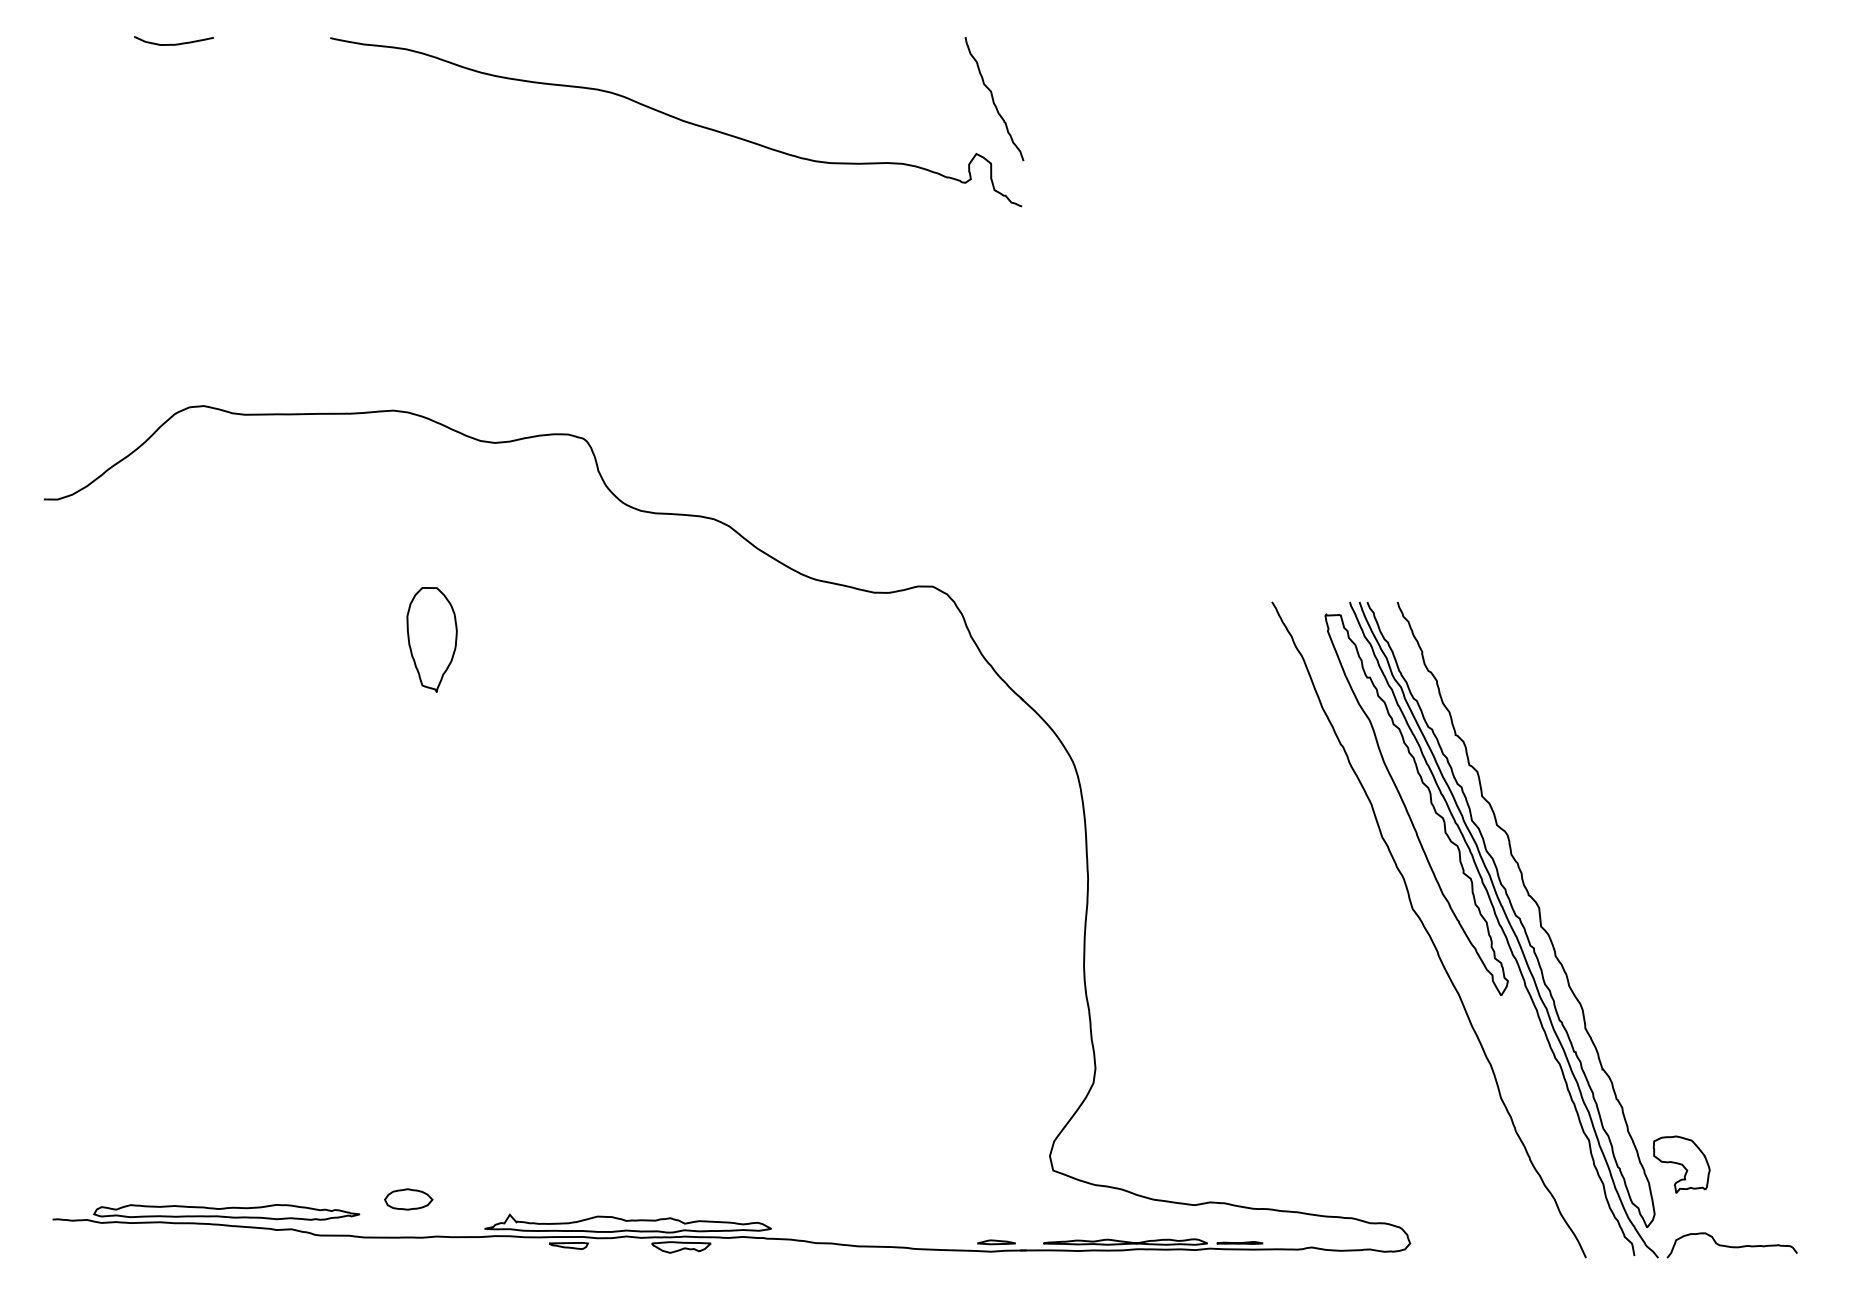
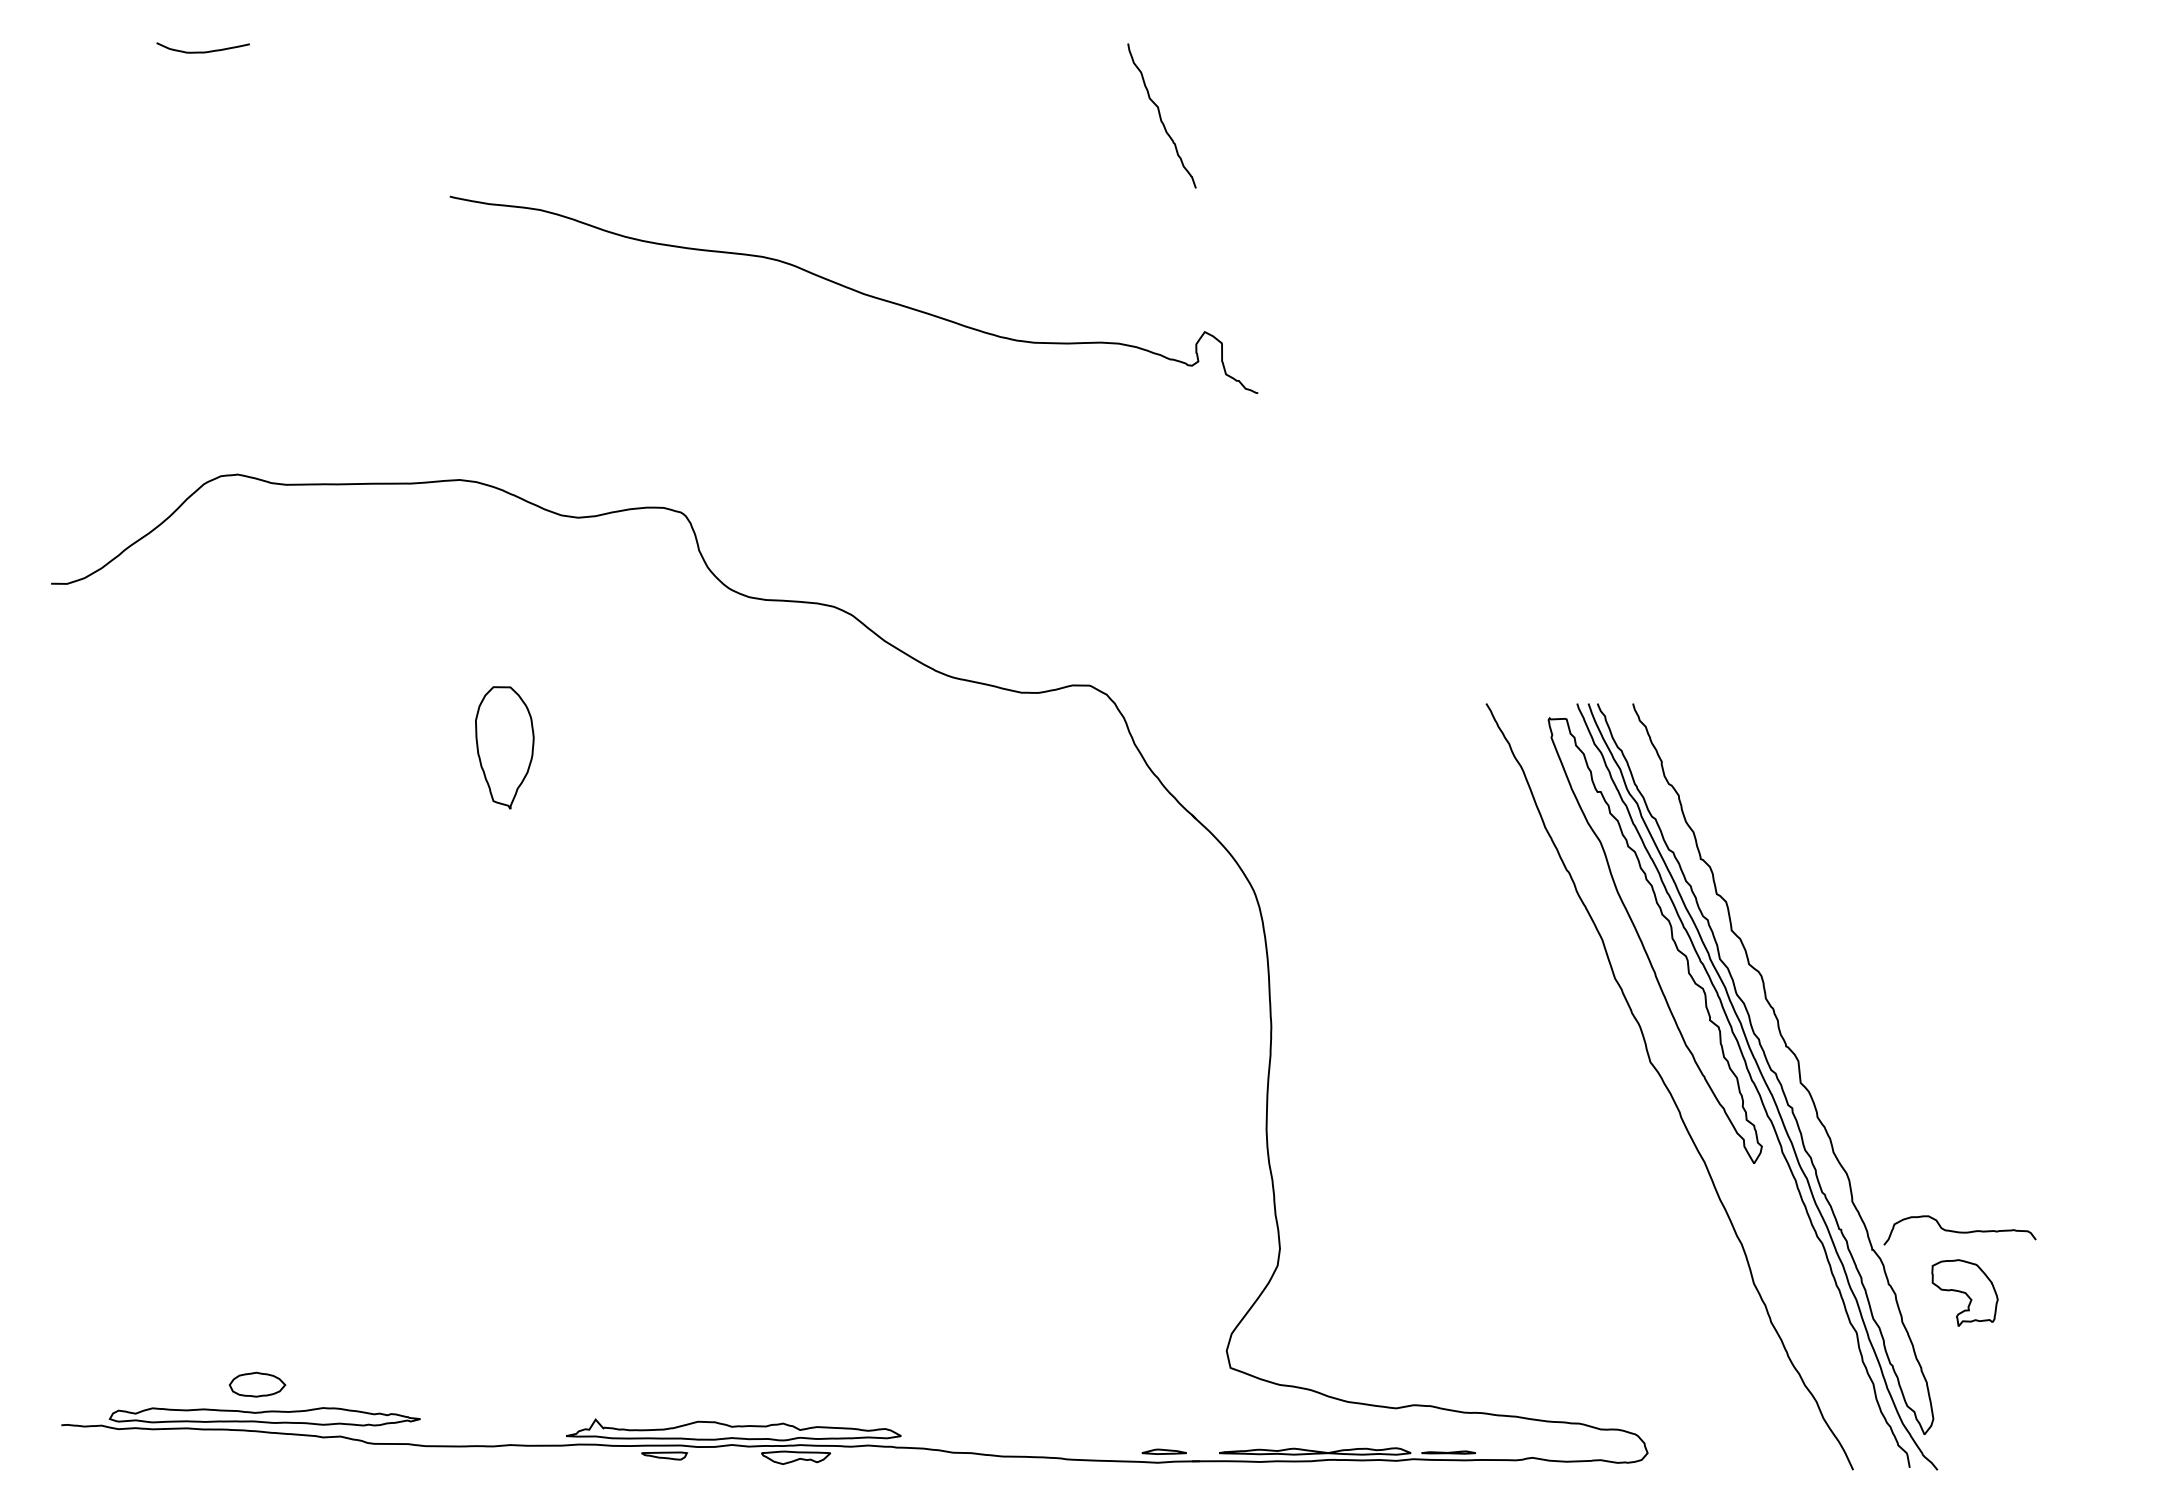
curve: (676, 119) -> (854, 291), moved
part: (1681, 1164) -> (1964, 1292), moved
part: (408, 1199) -> (257, 1384), moved
curve: (1731, 1246) -> (1959, 1231), moved

